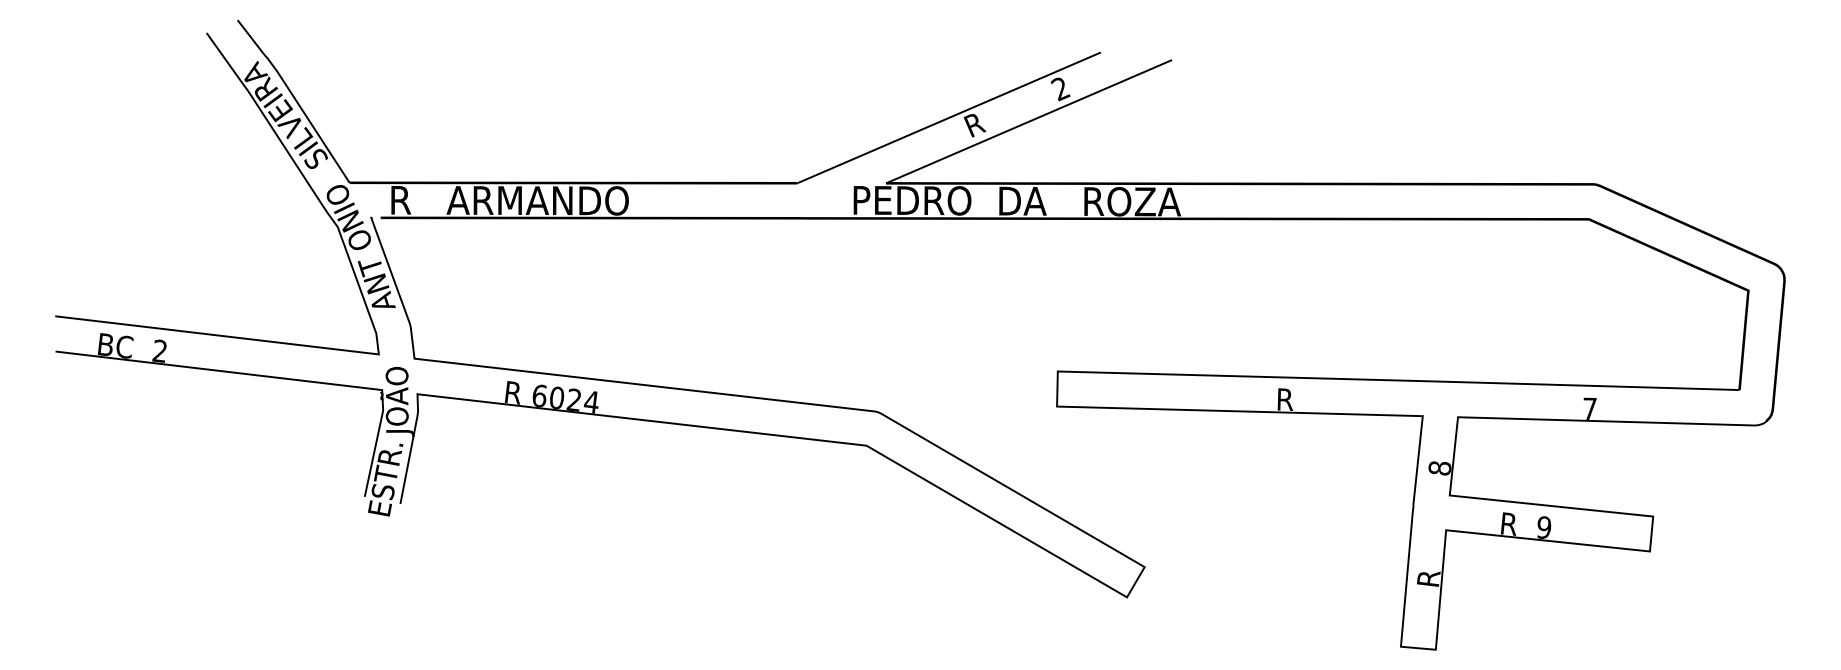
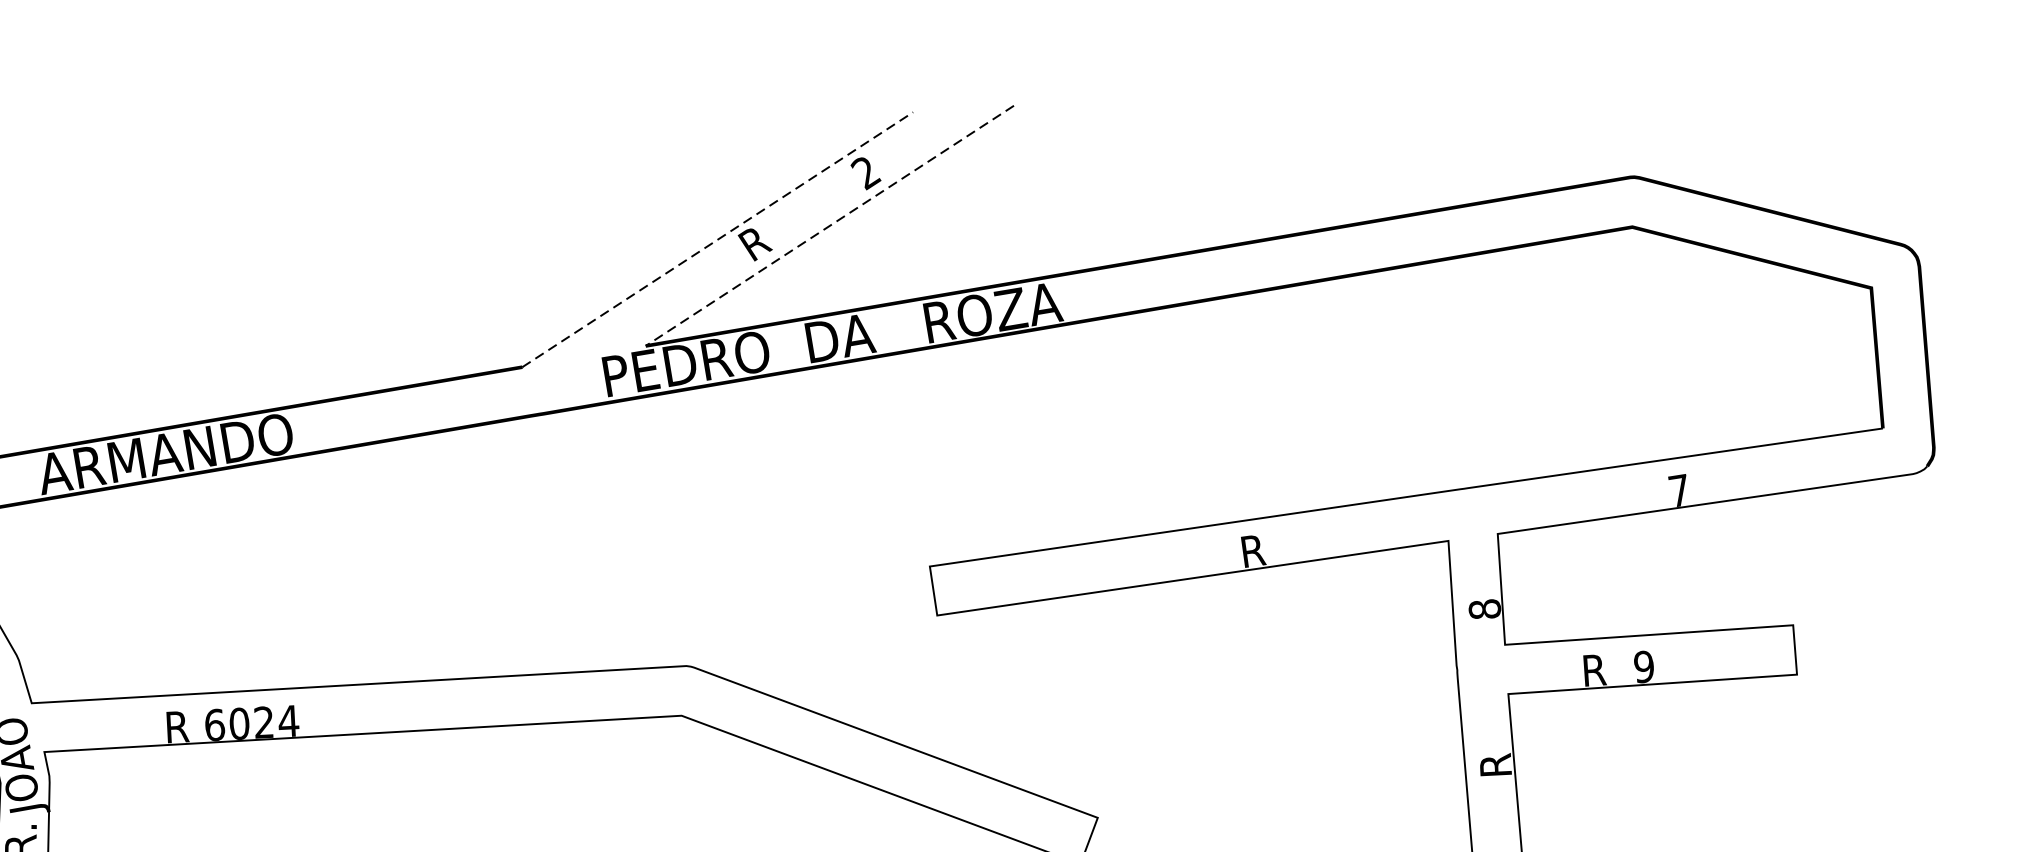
line: (948, 118) -> (716, 240), solid -> dashed
line: (1029, 121) -> (830, 225), solid -> dashed

